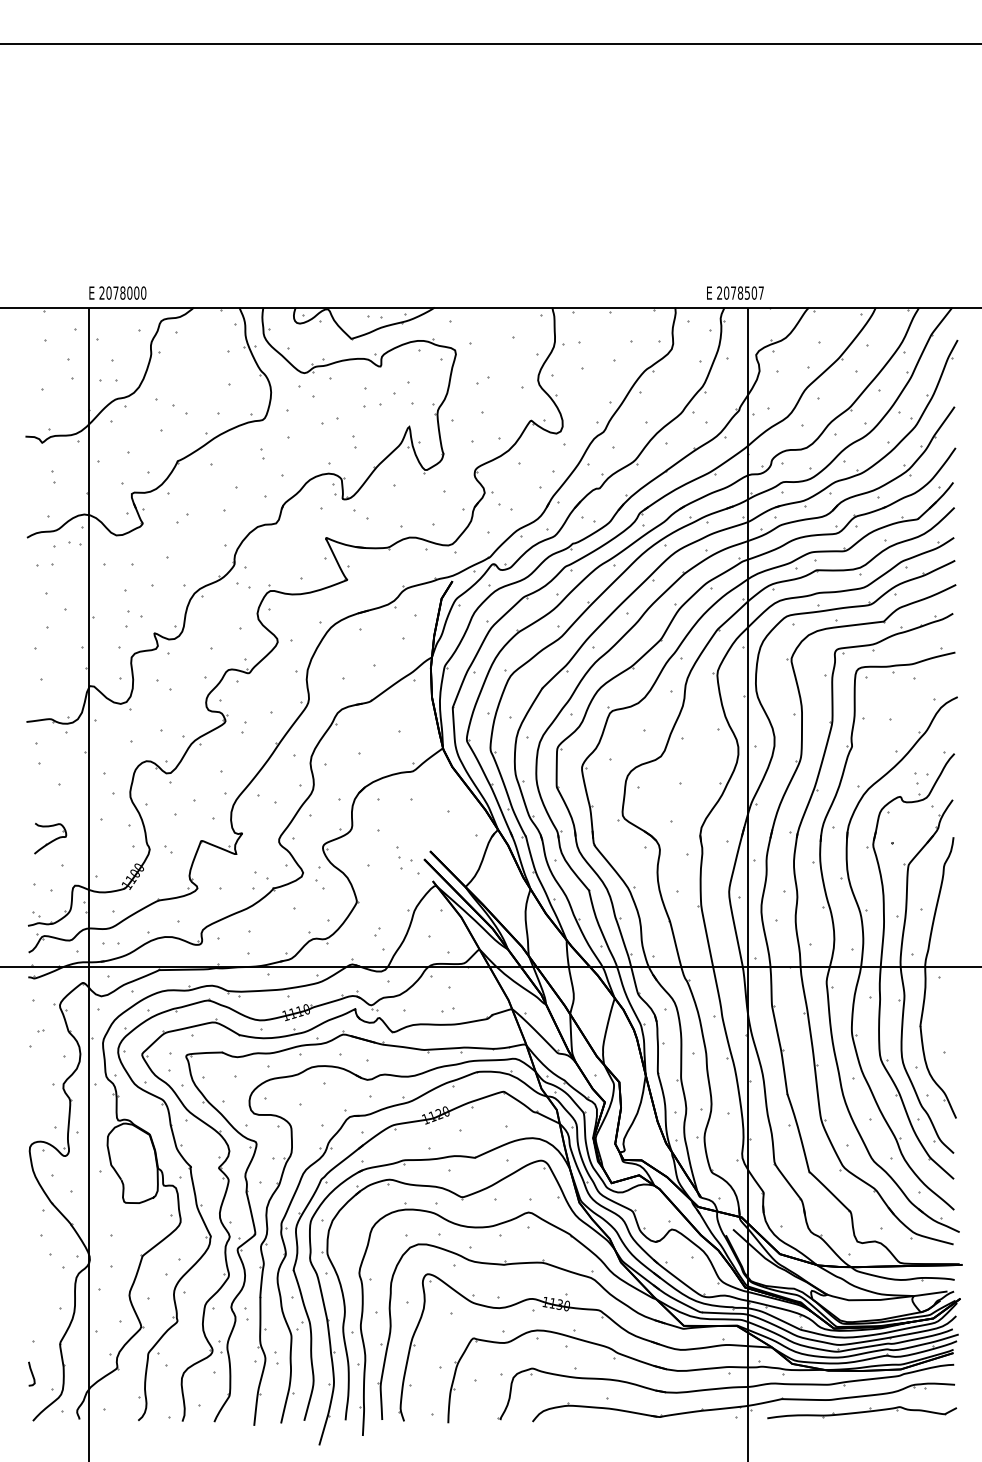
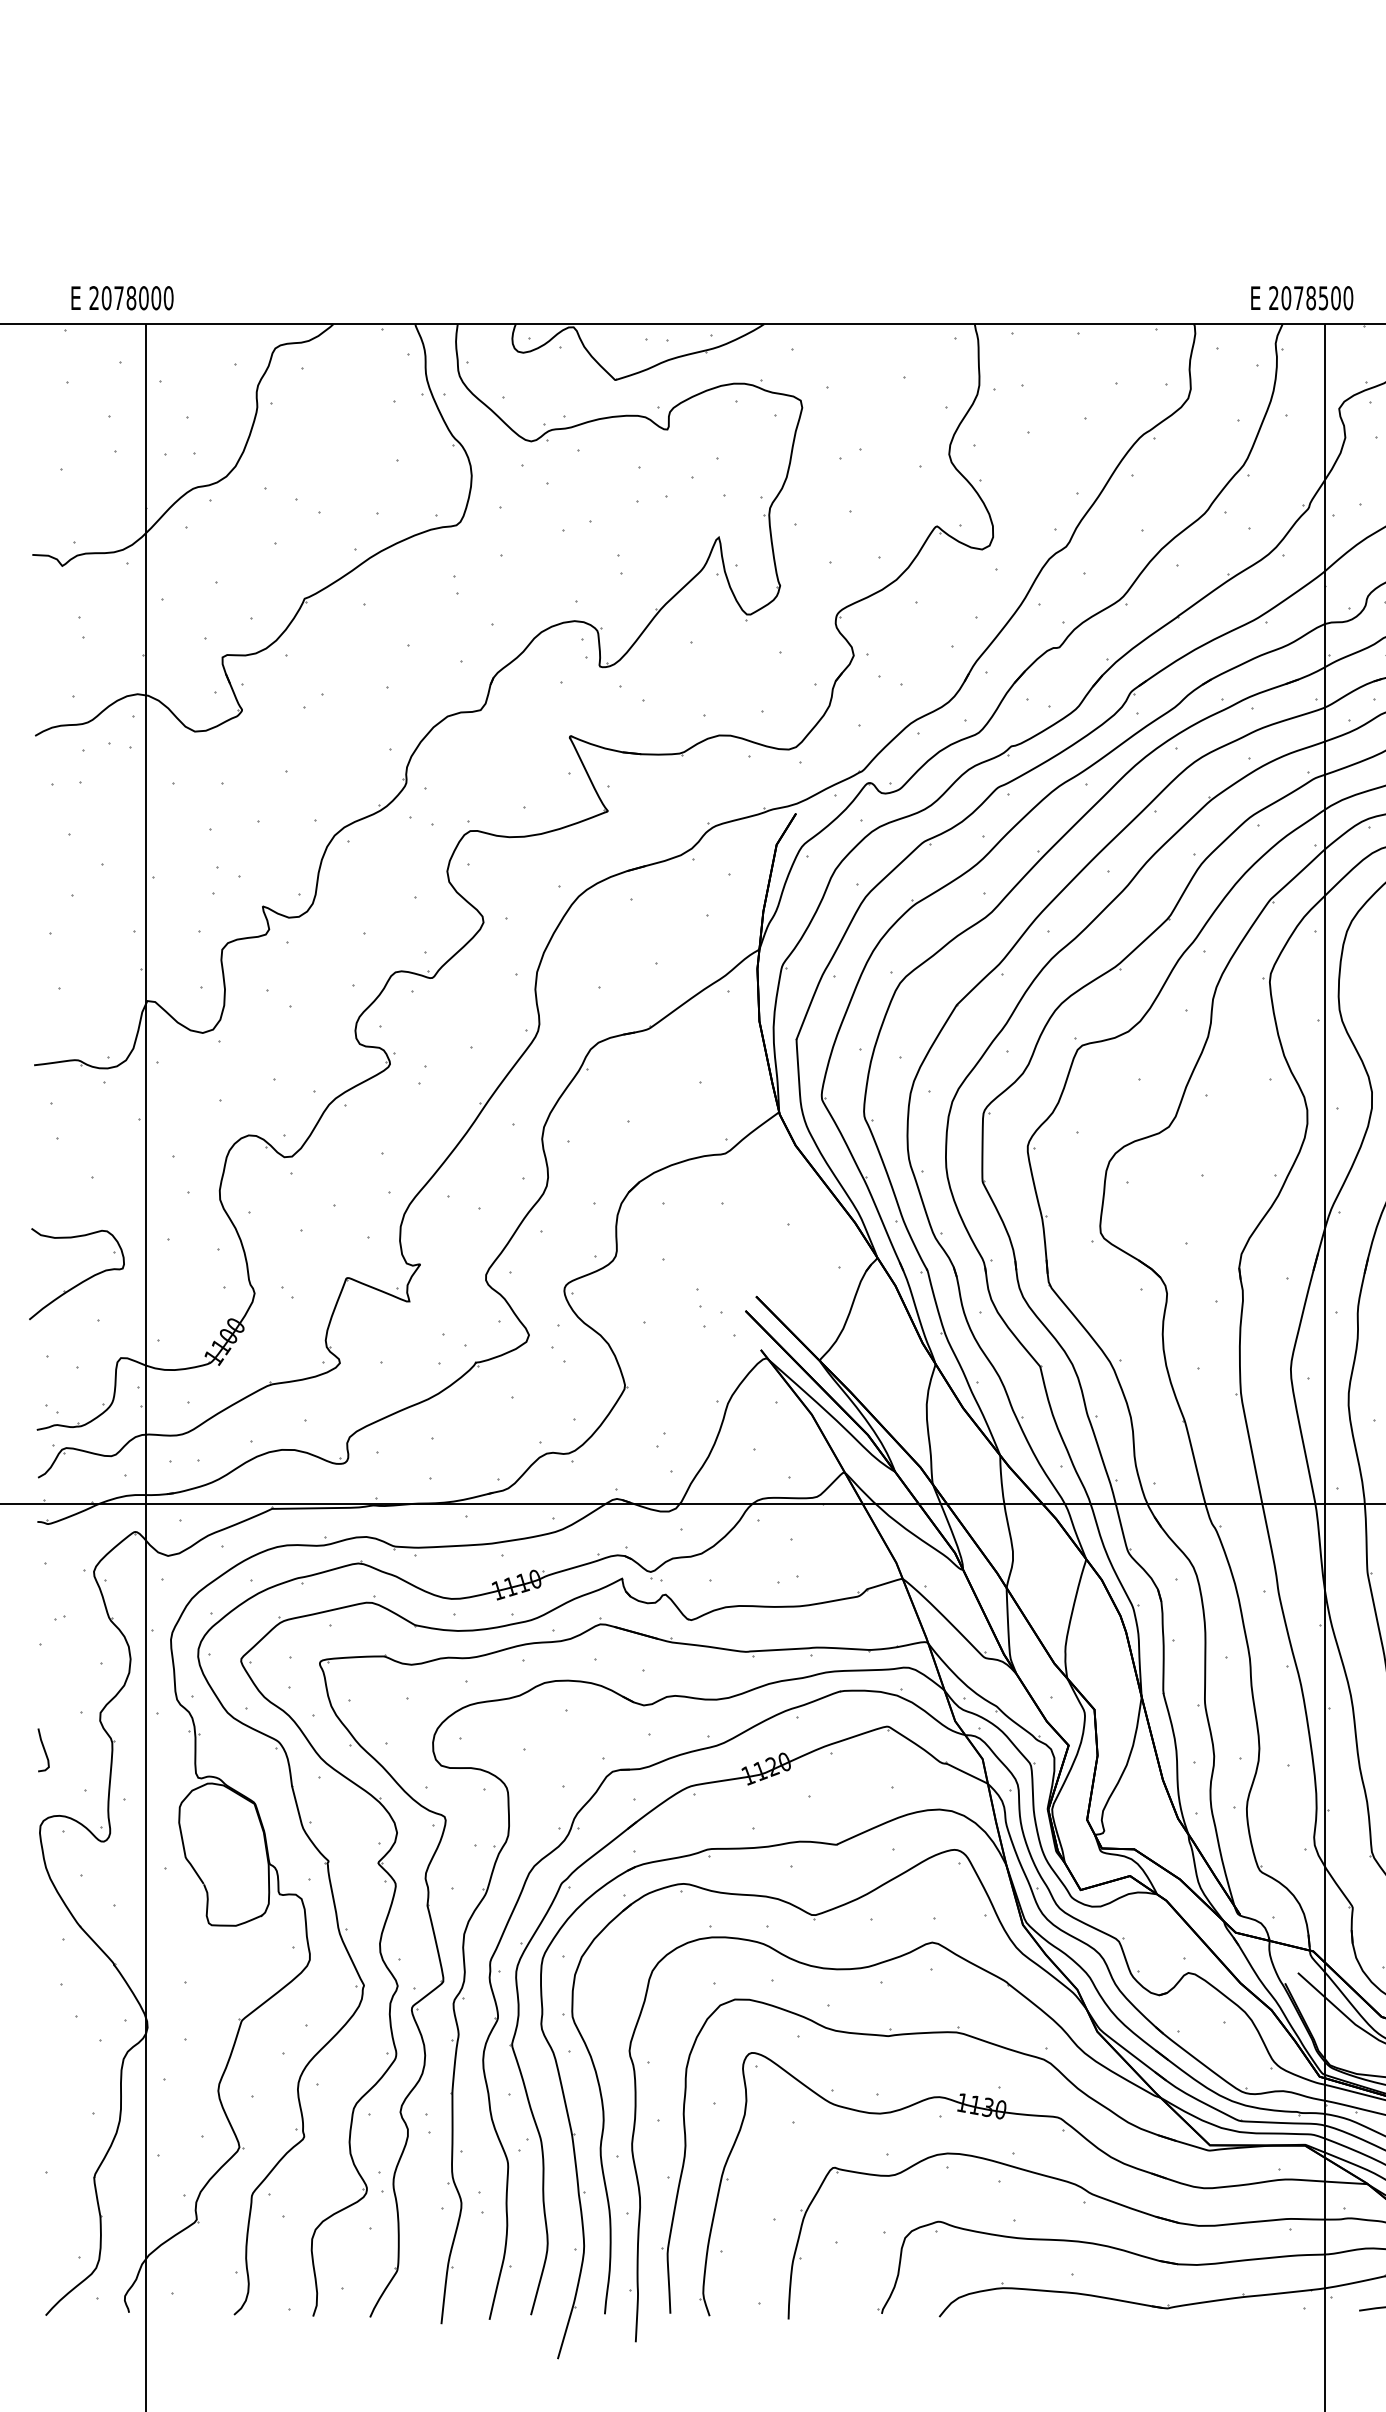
text: (117, 292) -> (121, 297), moved
text: (760, 292) -> (1346, 297), 2078507 -> 2078500
part: (50, 838) -> (77, 1273), size x1.67
curve: (31, 1373) -> (43, 1749), moved

